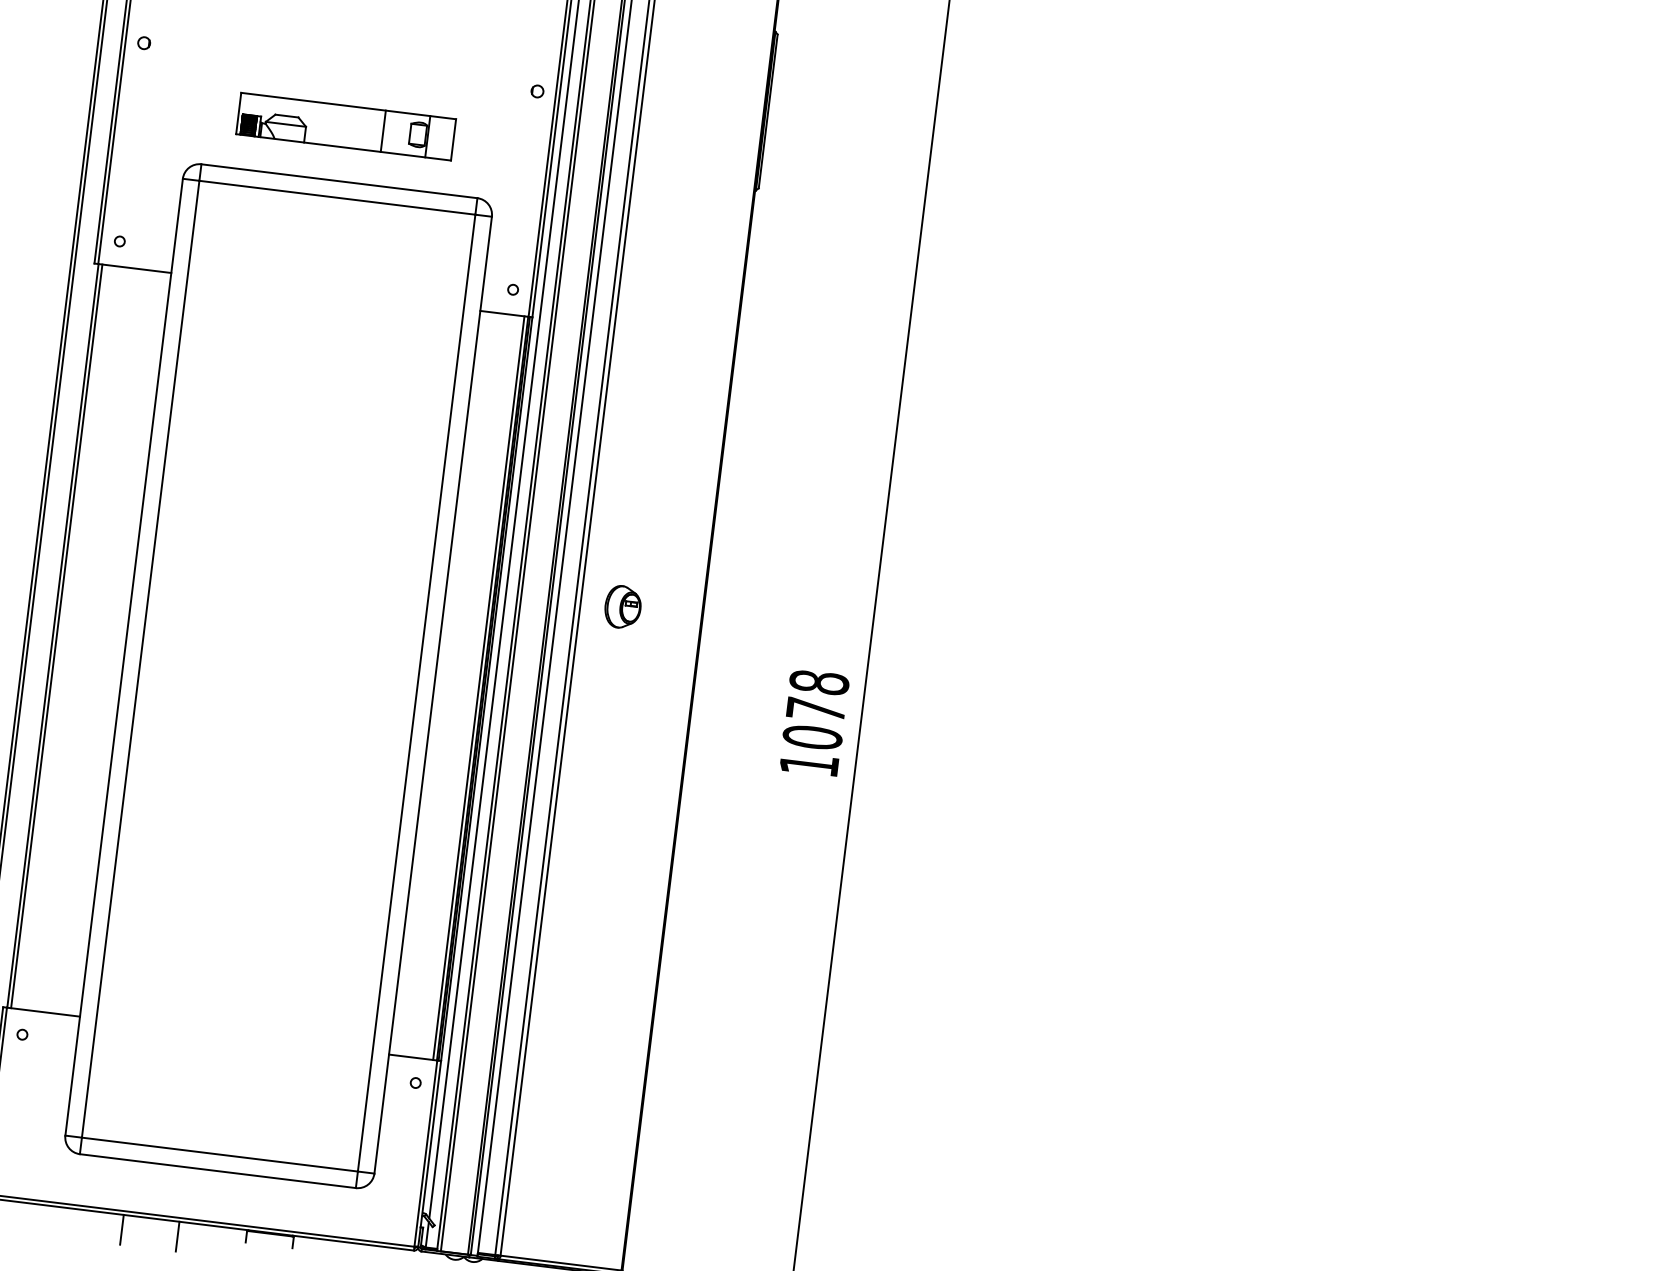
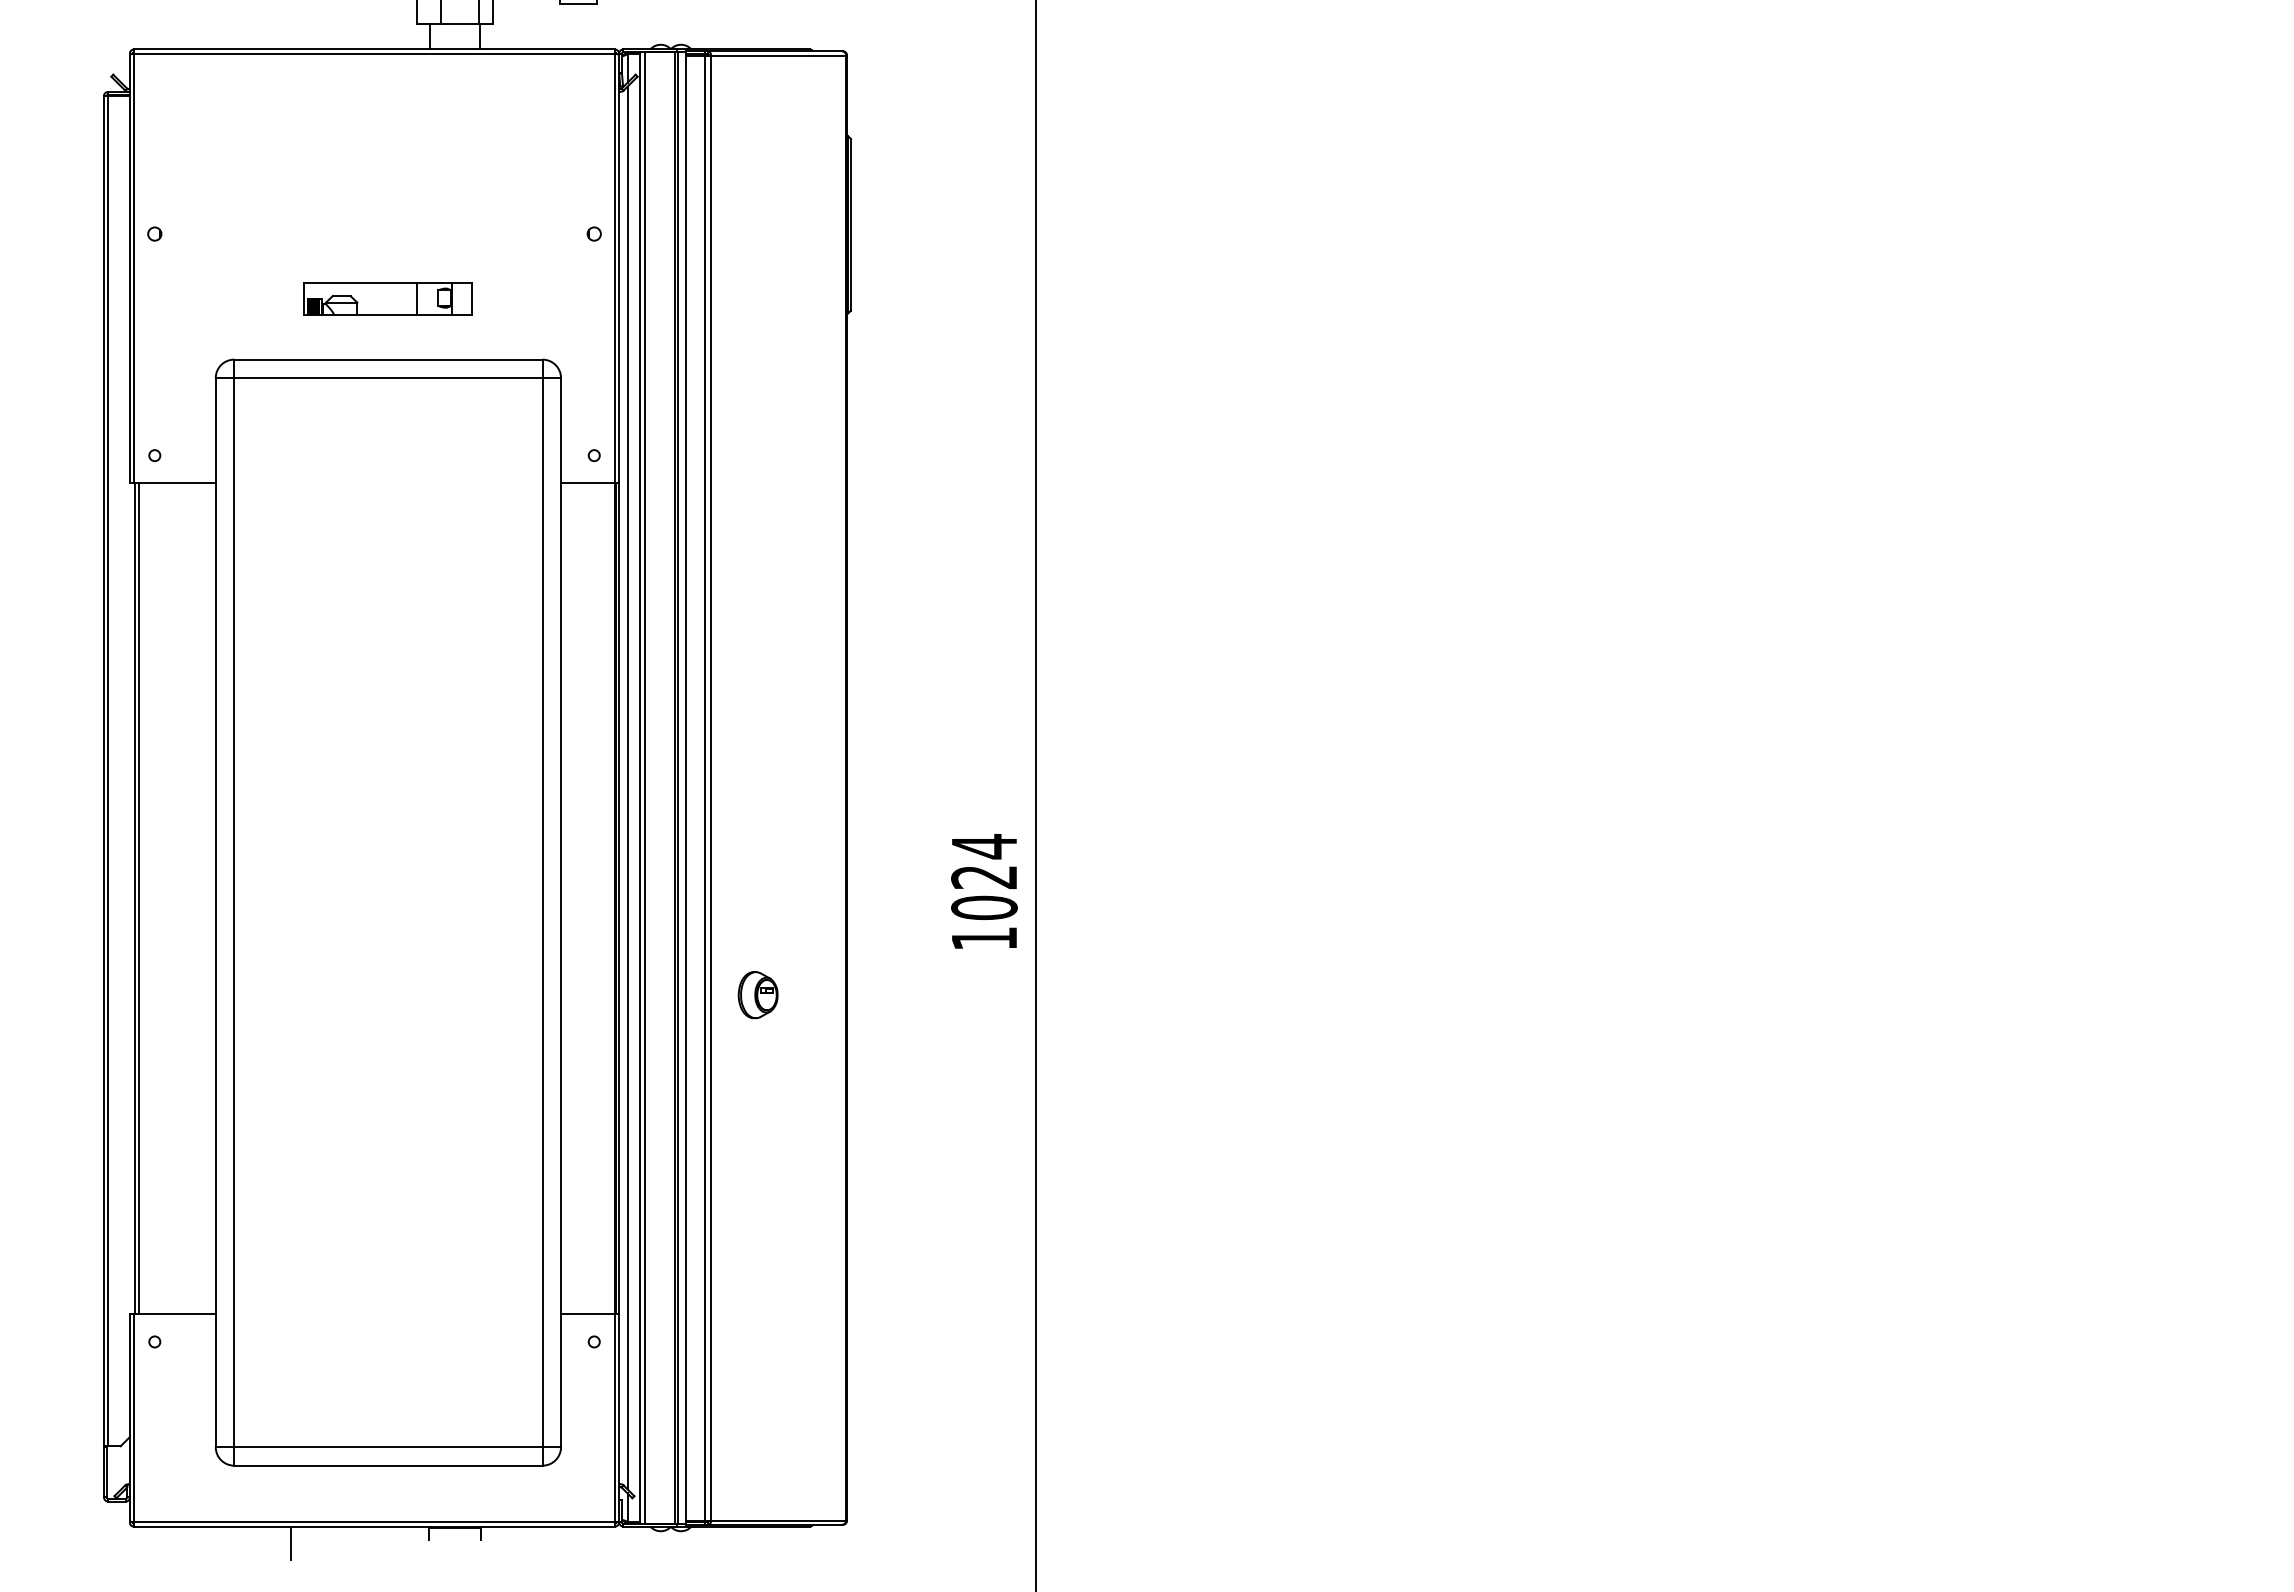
part: (345, 126) -> (387, 298), size x0.7
part: (622, 607) -> (757, 995), moved
line: (478, 687) -> (610, 898), removed
text: (817, 695) -> (984, 861), 1078 -> 1024
line: (177, 1235) -> (352, 1542), removed

